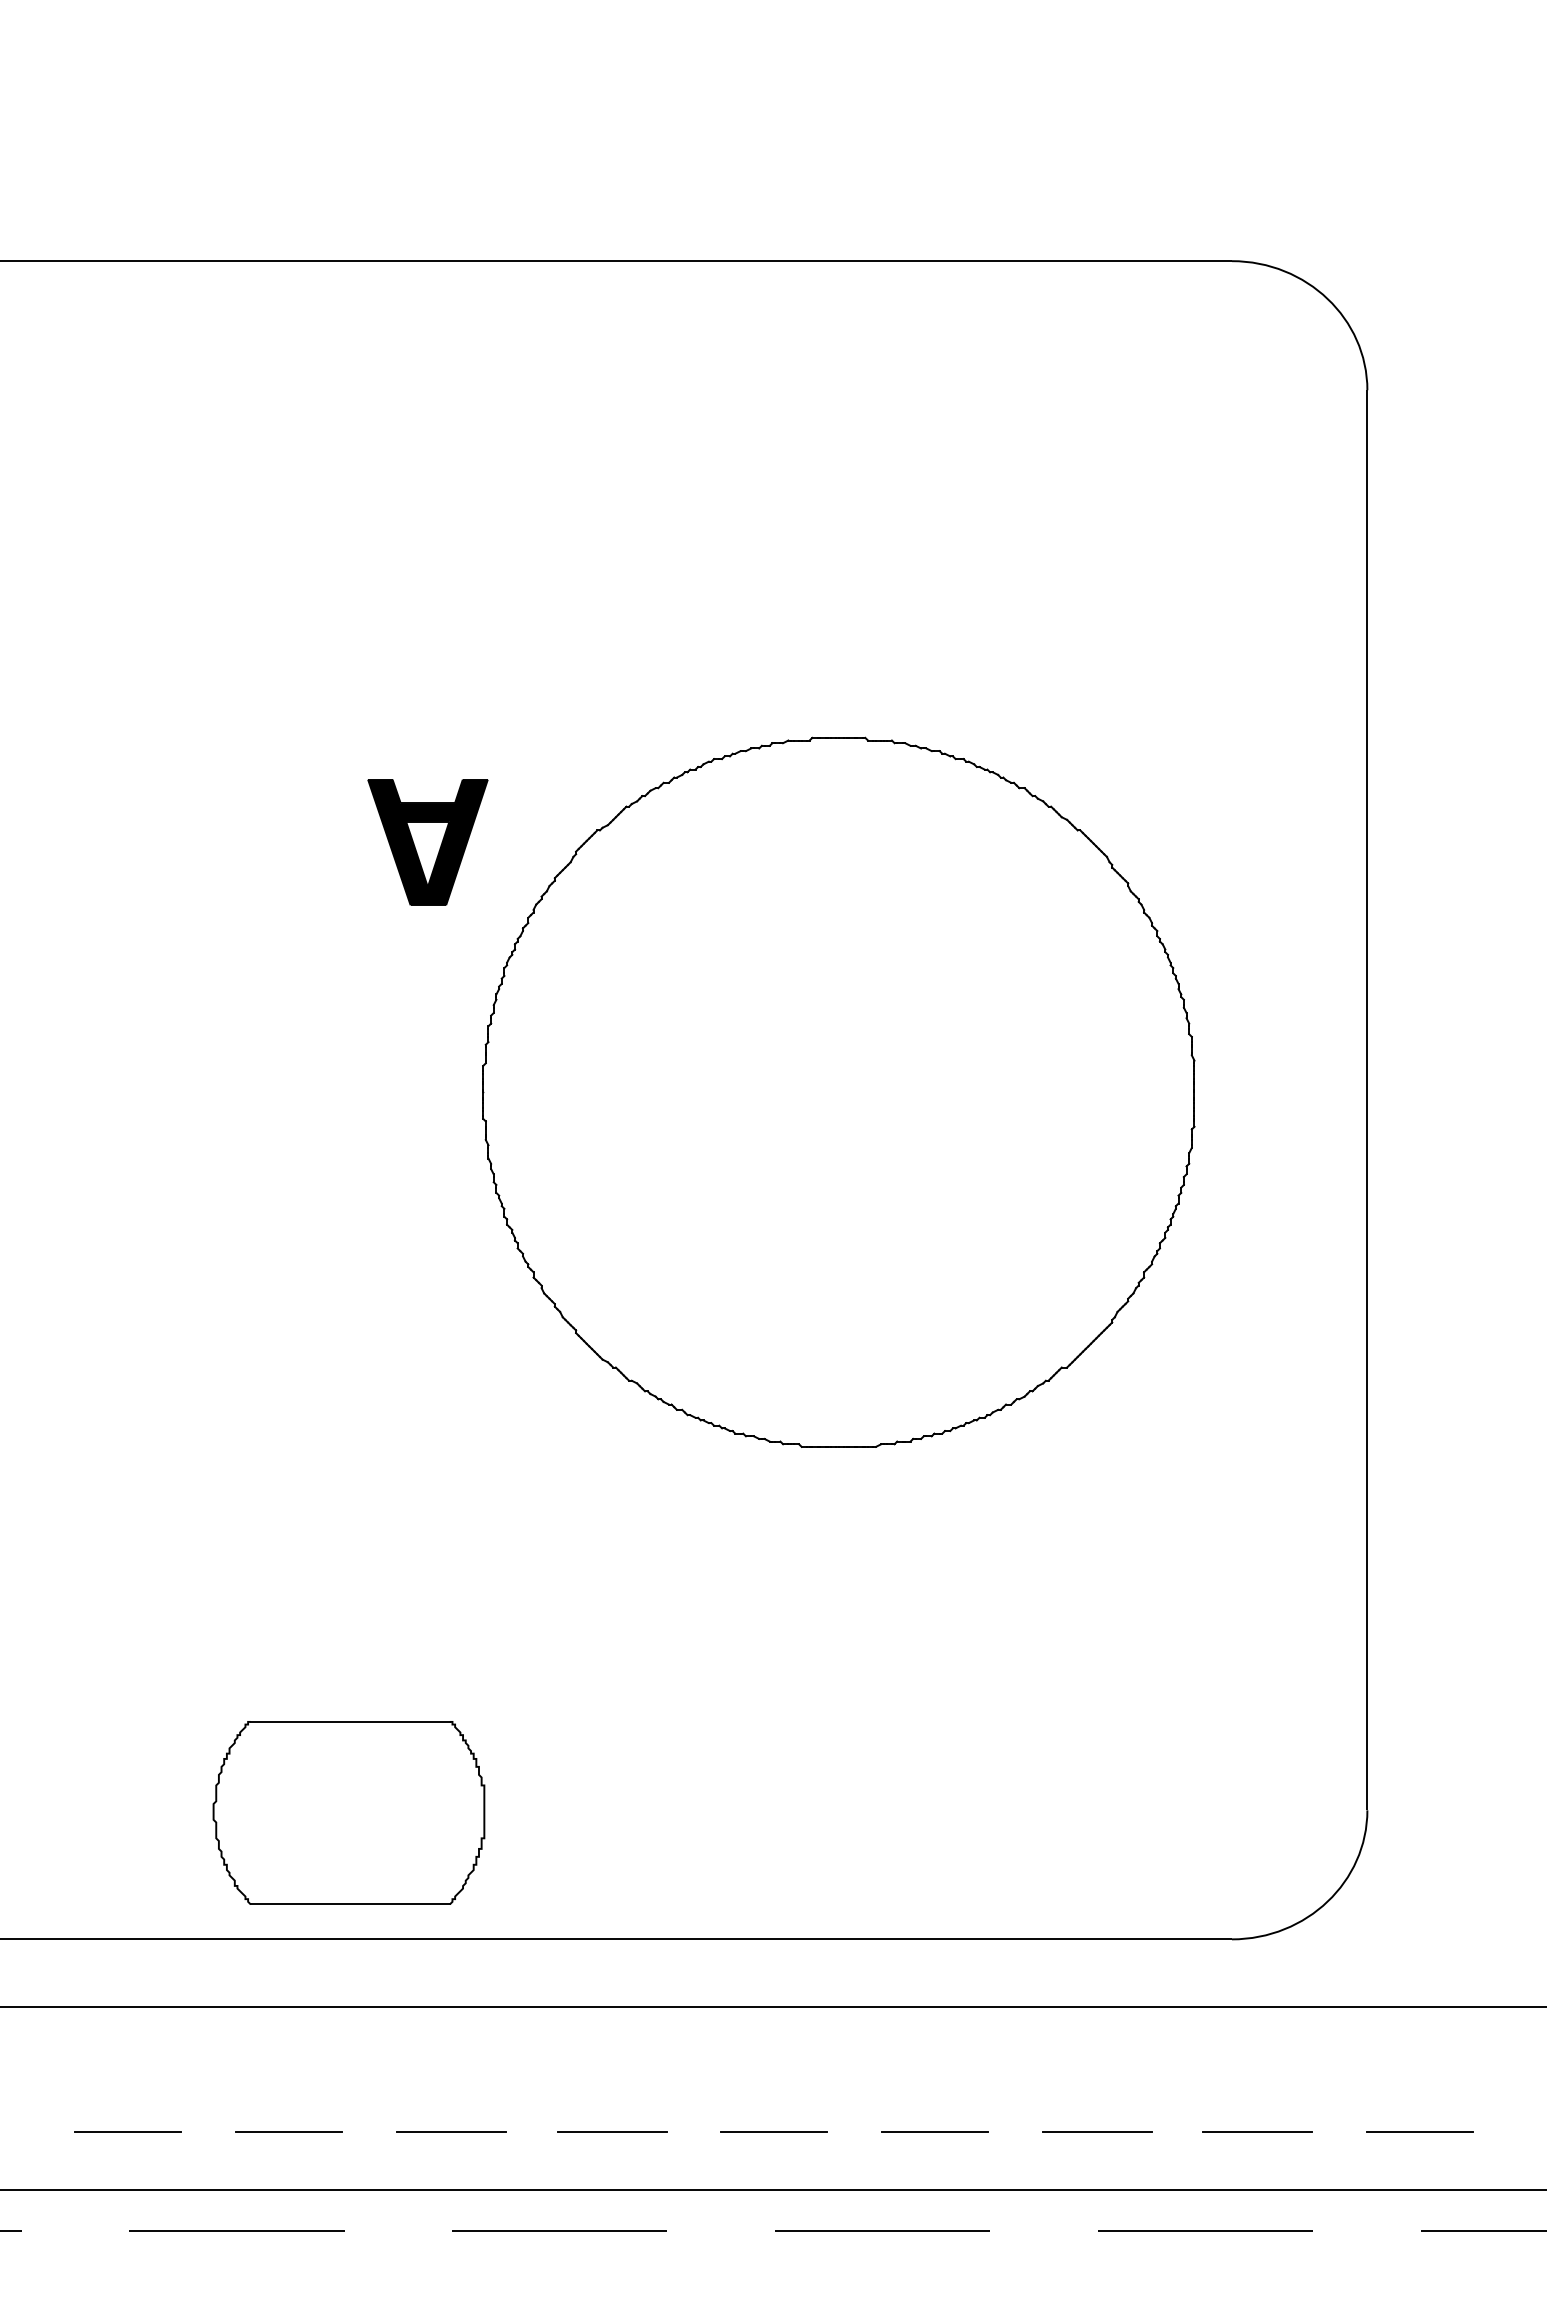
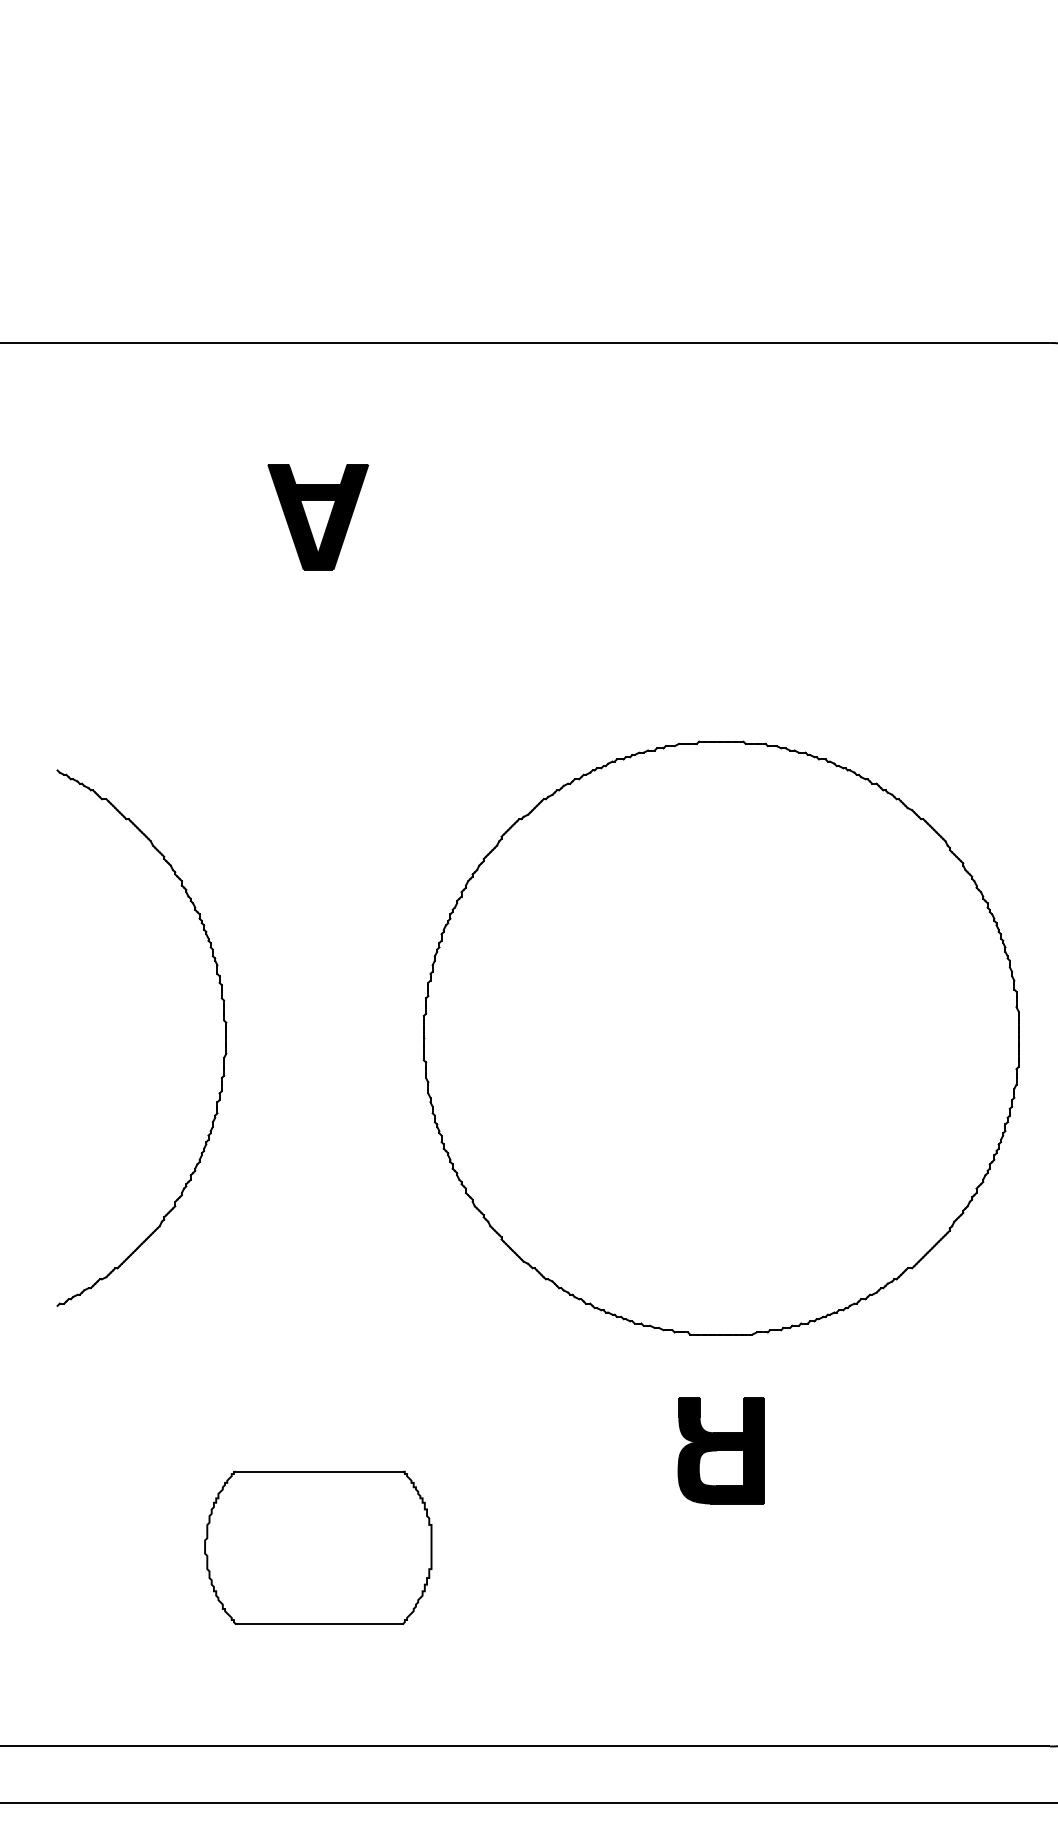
part: (427, 842) -> (317, 517), moved
part: (243, 1071) -> (223, 1020), added
part: (838, 1585) -> (721, 1450), added
part: (348, 1812) -> (317, 1547), moved

